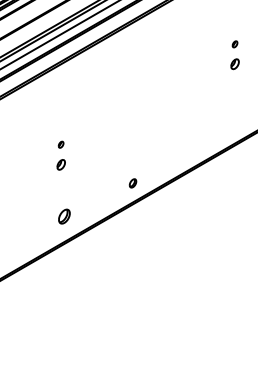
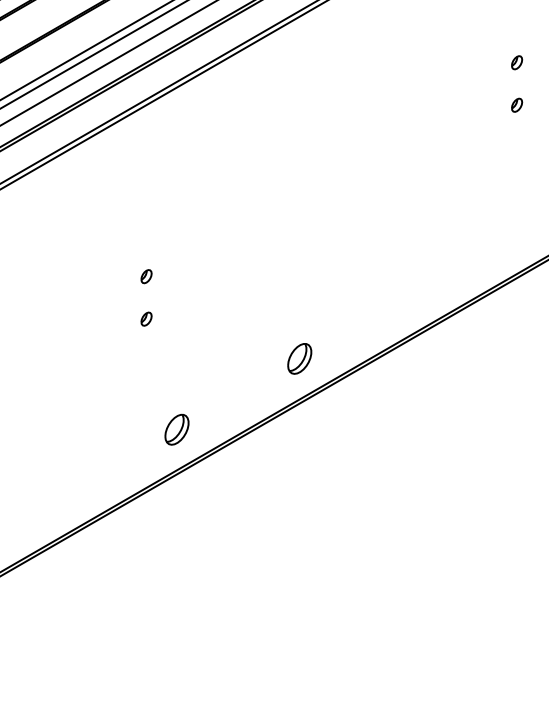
part: (234, 64) -> (515, 105), size x0.62
part: (60, 164) -> (145, 318), size x0.62
part: (132, 183) -> (298, 359), size x1.67
part: (64, 216) -> (177, 429), moved

